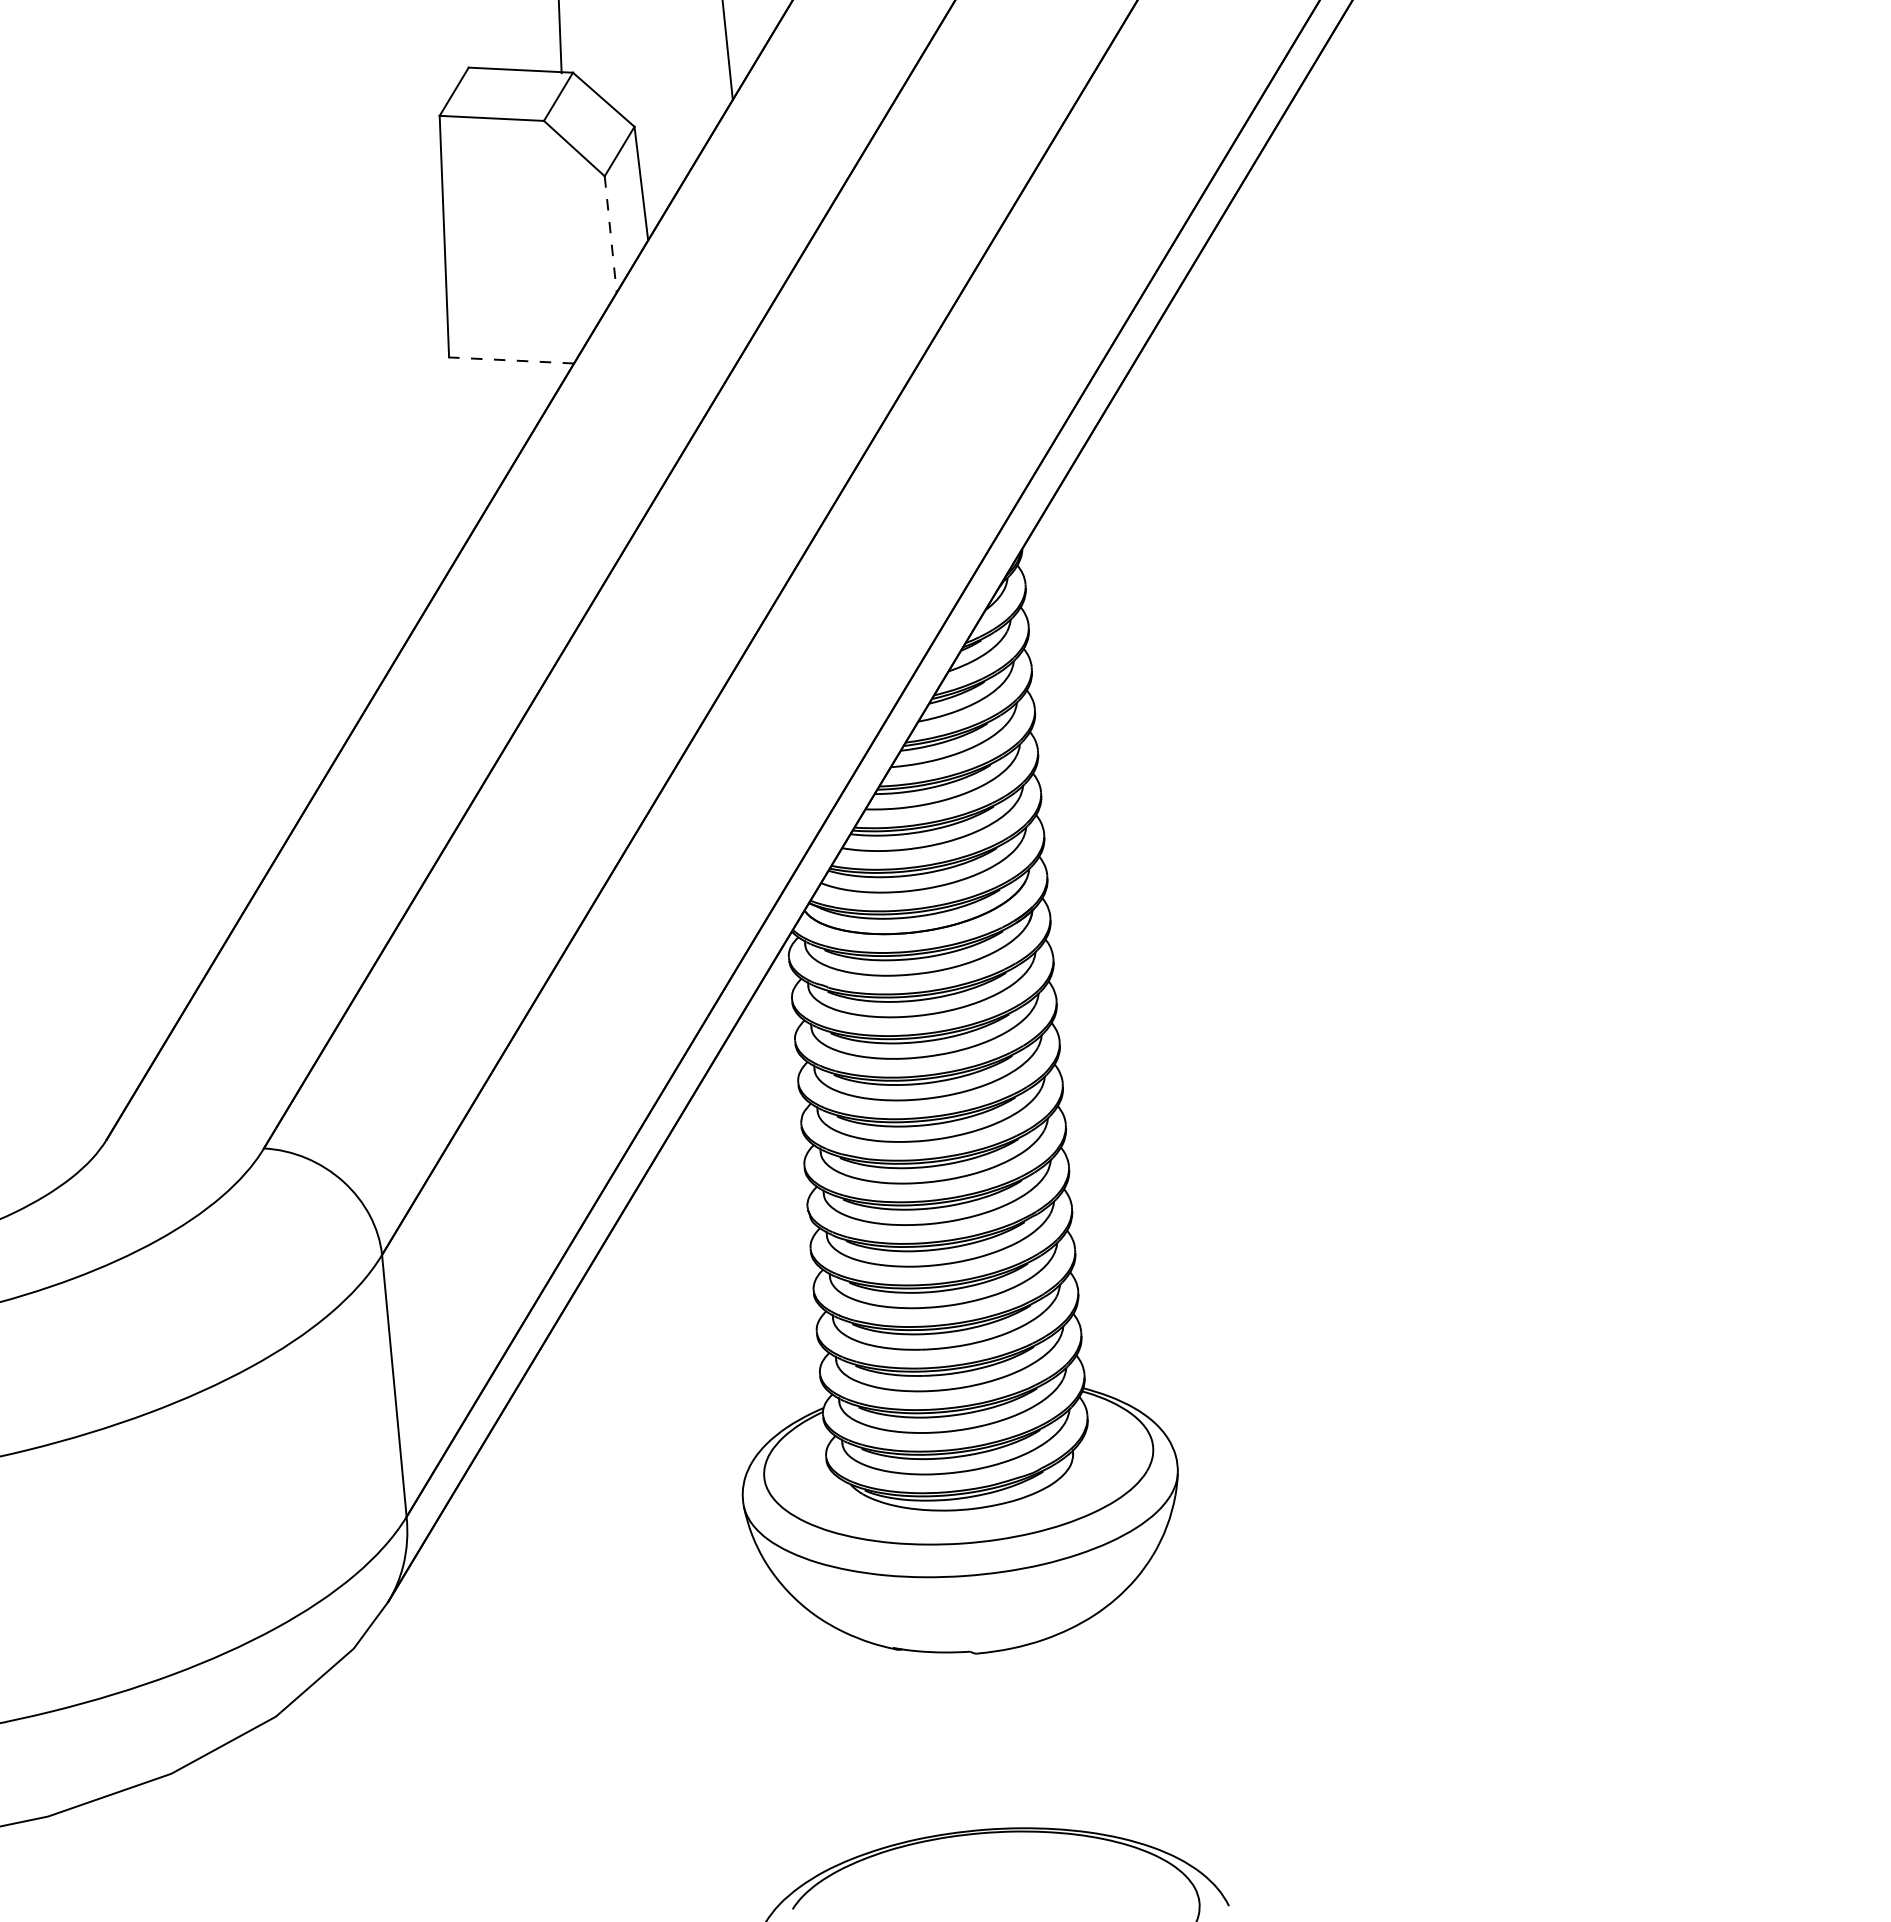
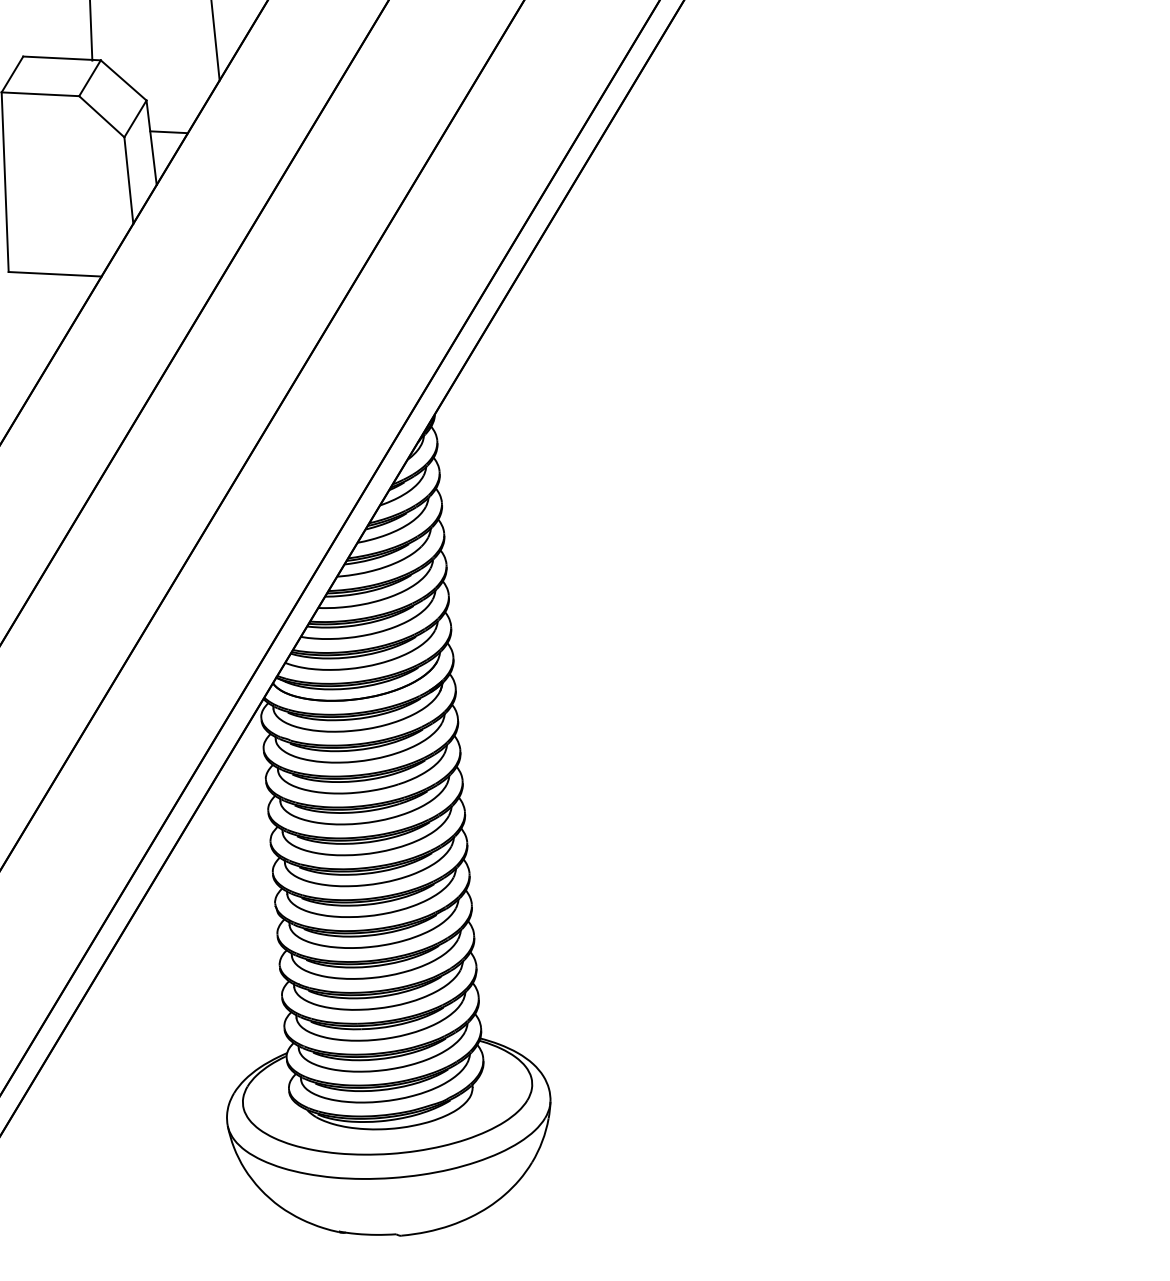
line: (664, 169) -> (168, 132), added
line: (610, 234) -> (128, 180), dashed -> solid
line: (511, 360) -> (55, 274), dashed -> solid

